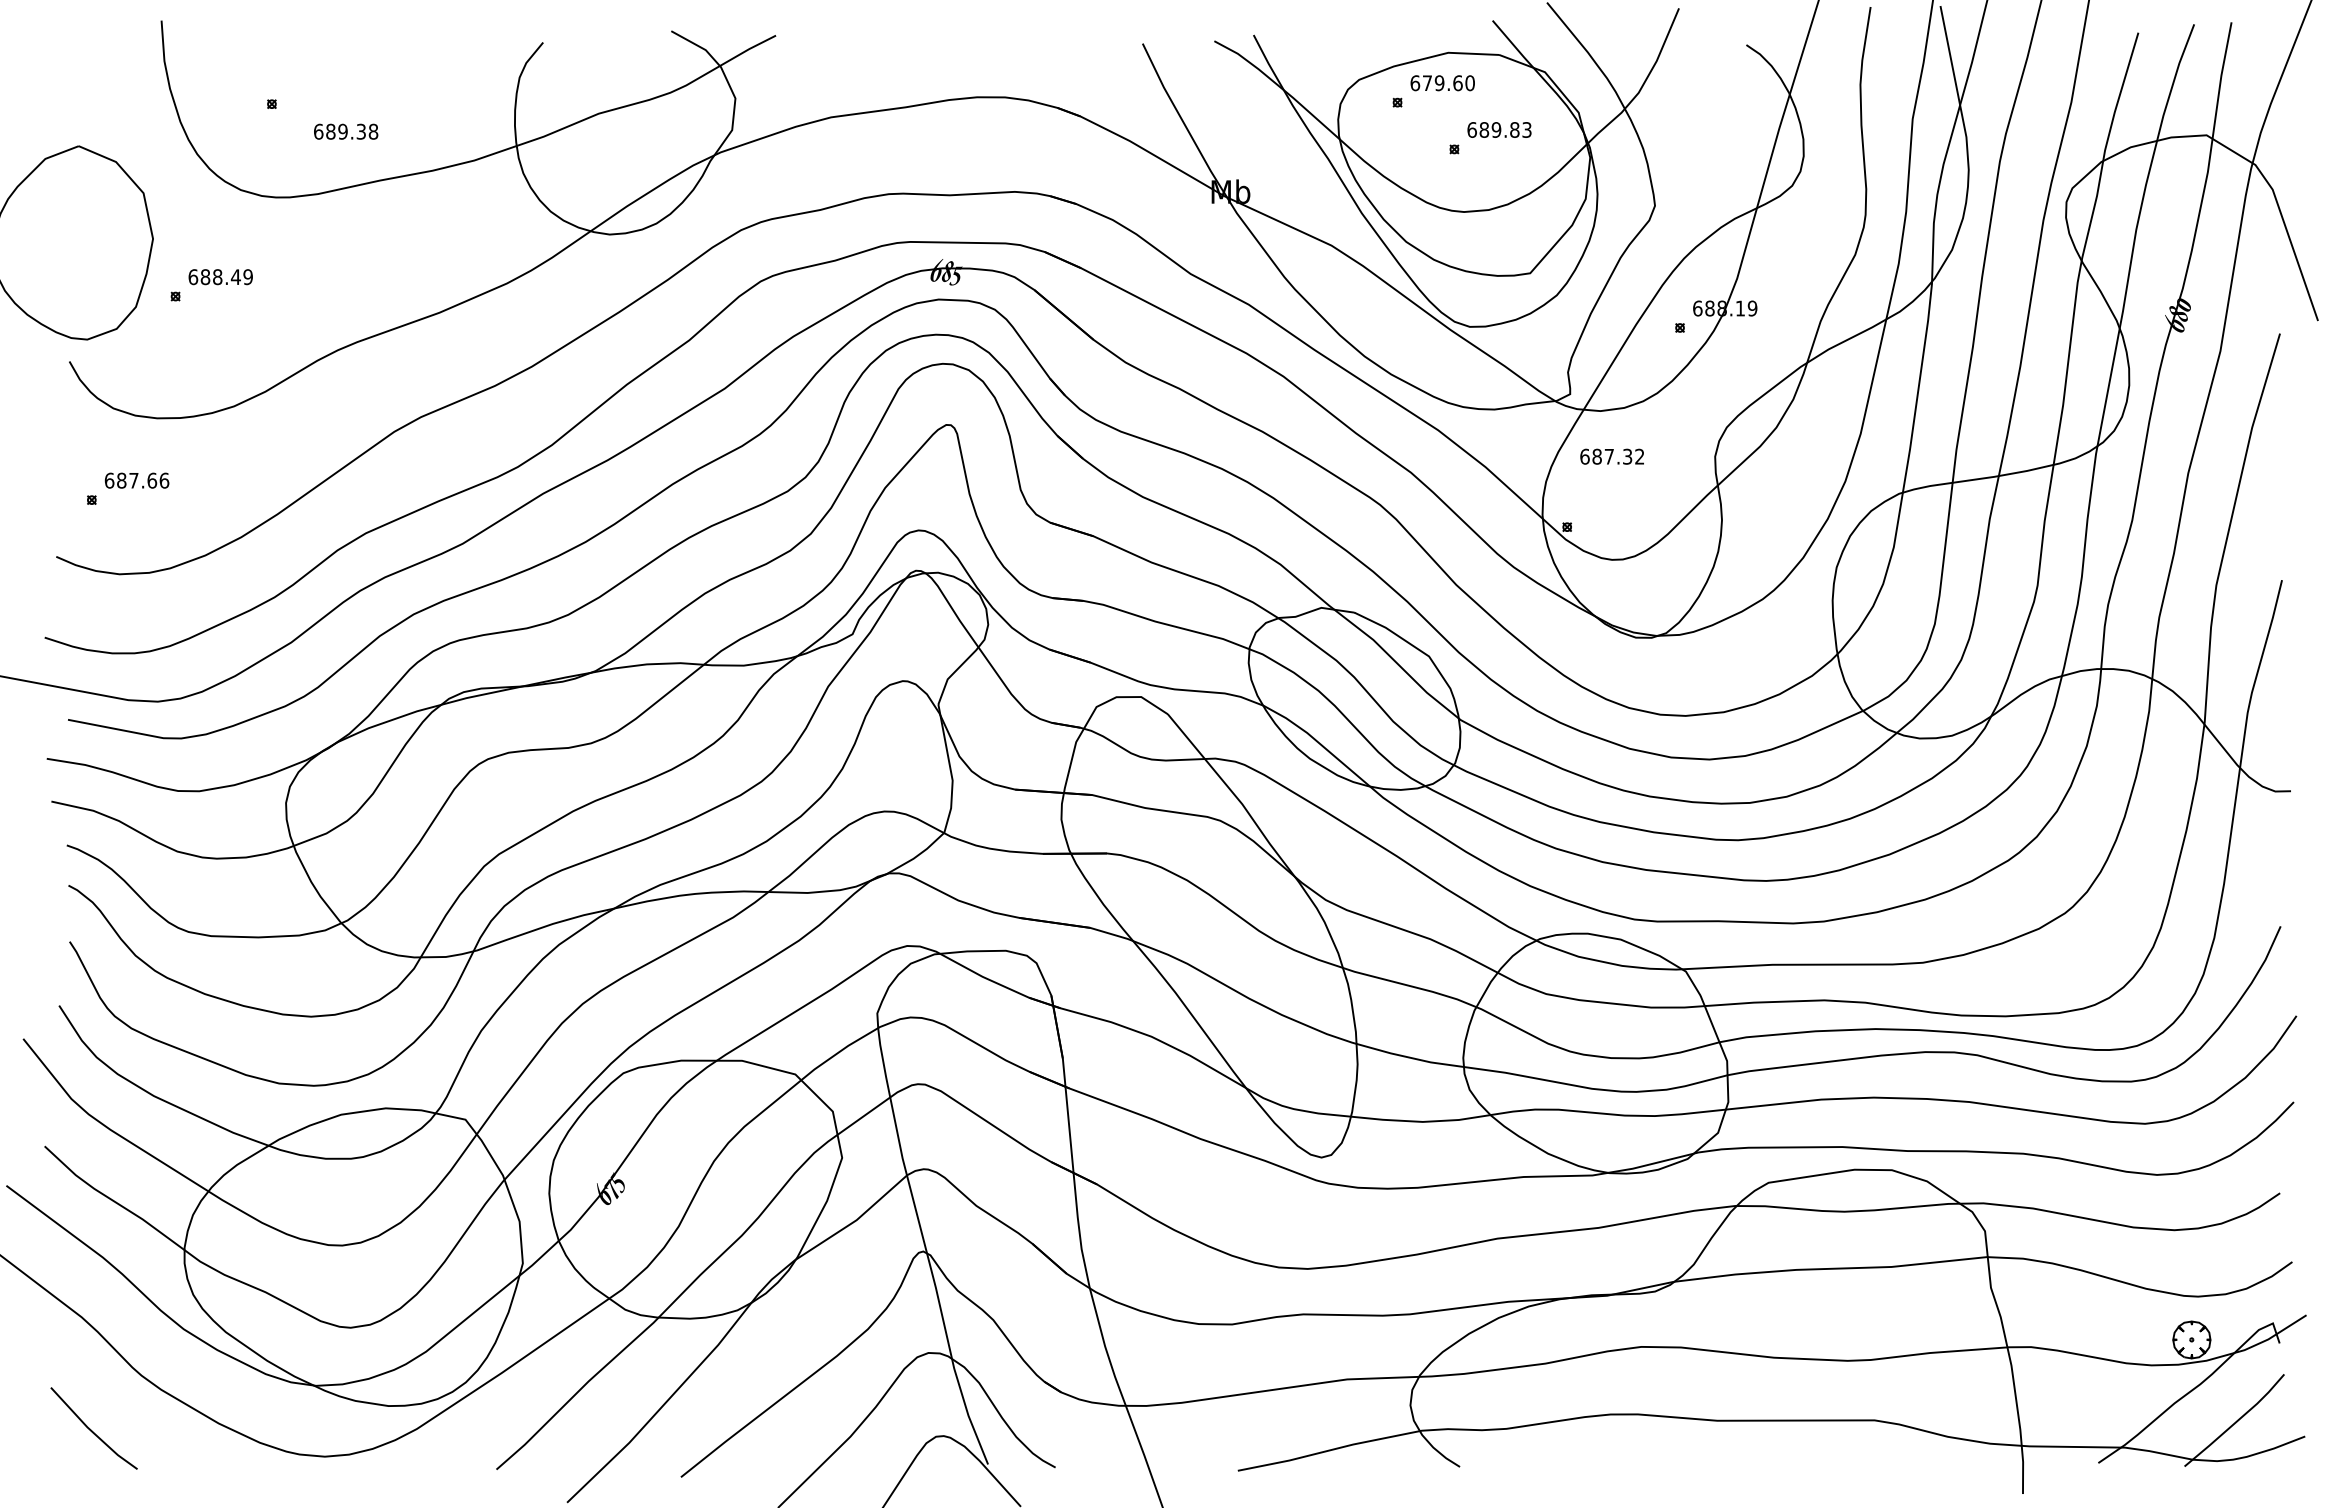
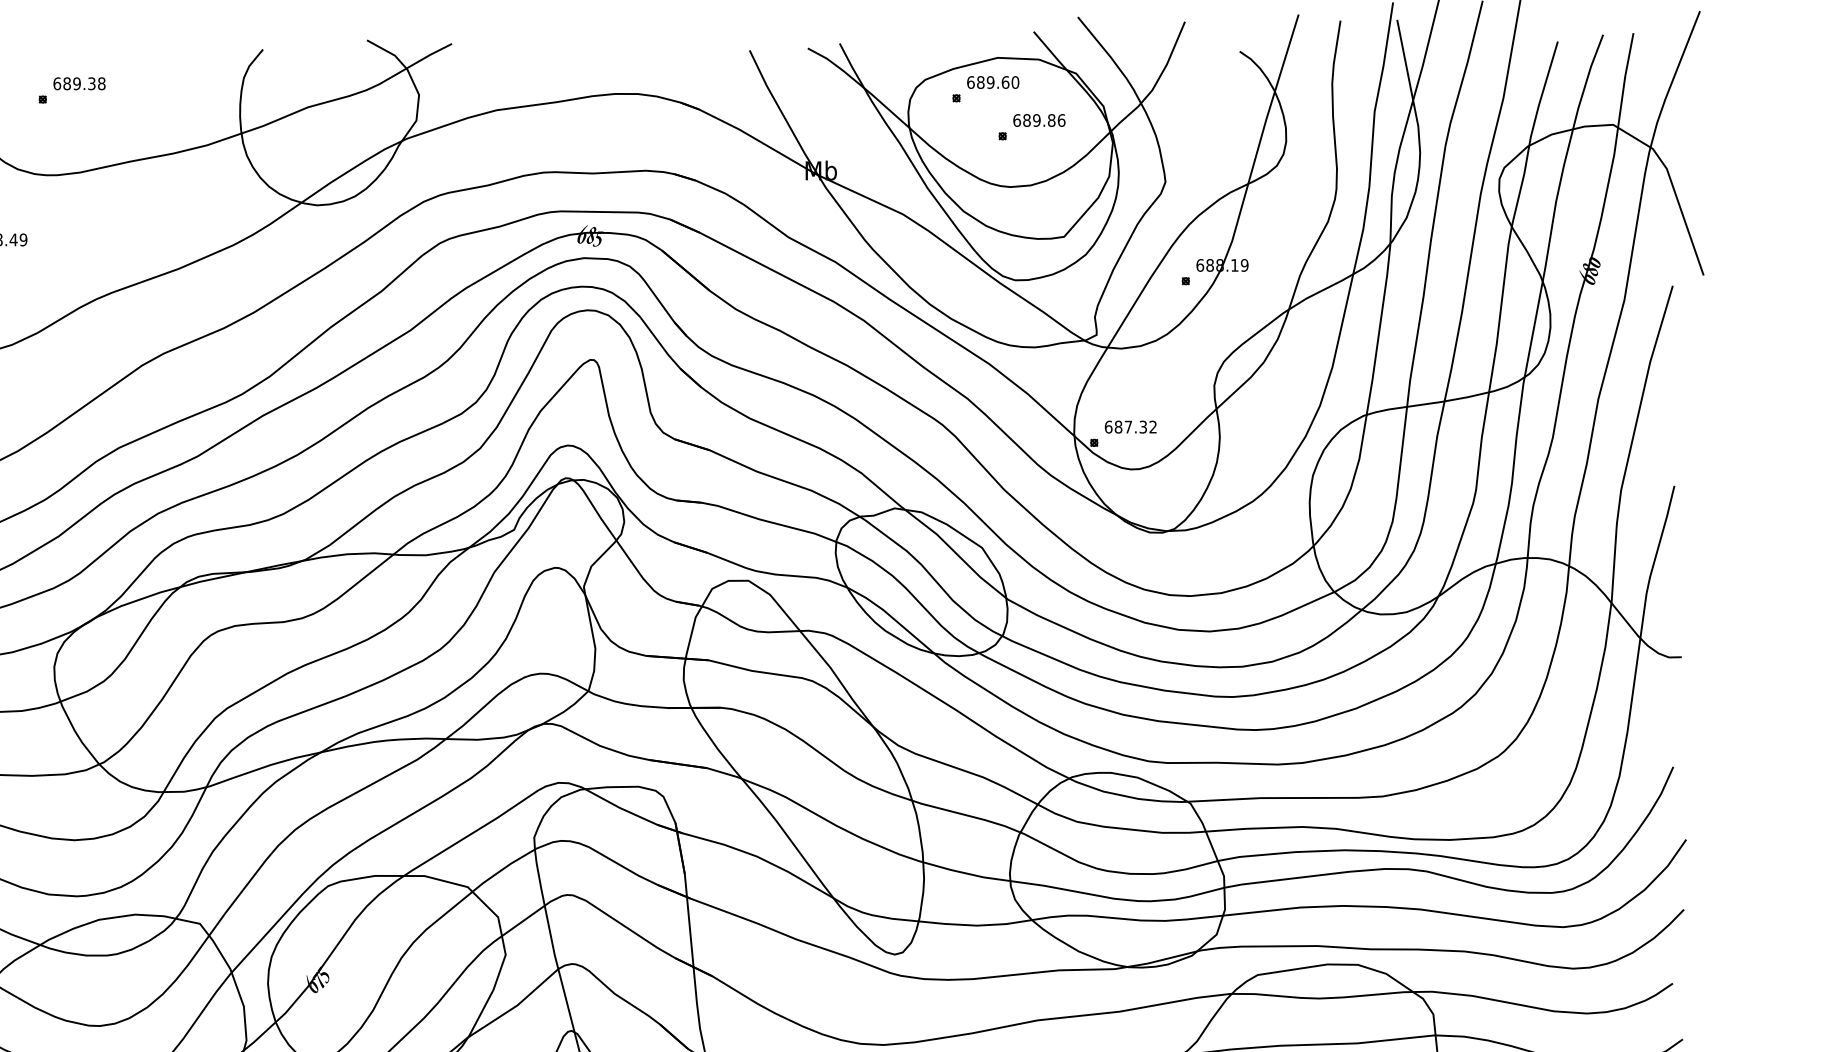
text: (1427, 83) -> (980, 82), 679.60 -> 689.60
text: (1526, 129) -> (1061, 120), 689.83 -> 689.86
text: (346, 131) -> (79, 83), moved
text: (1611, 456) -> (1130, 426), moved

